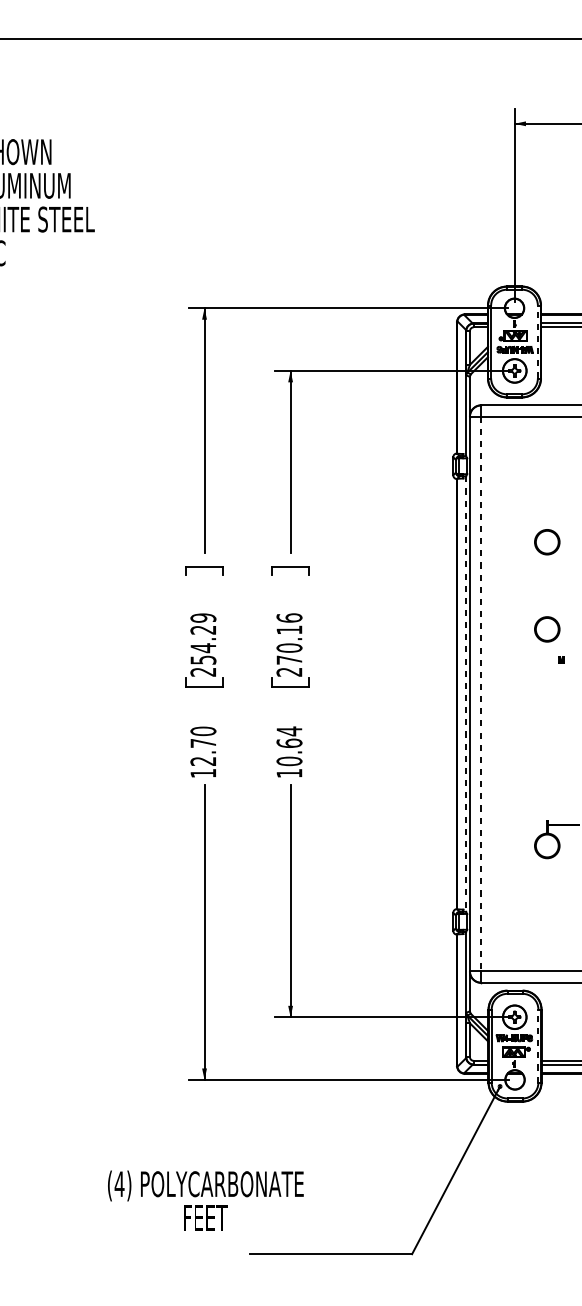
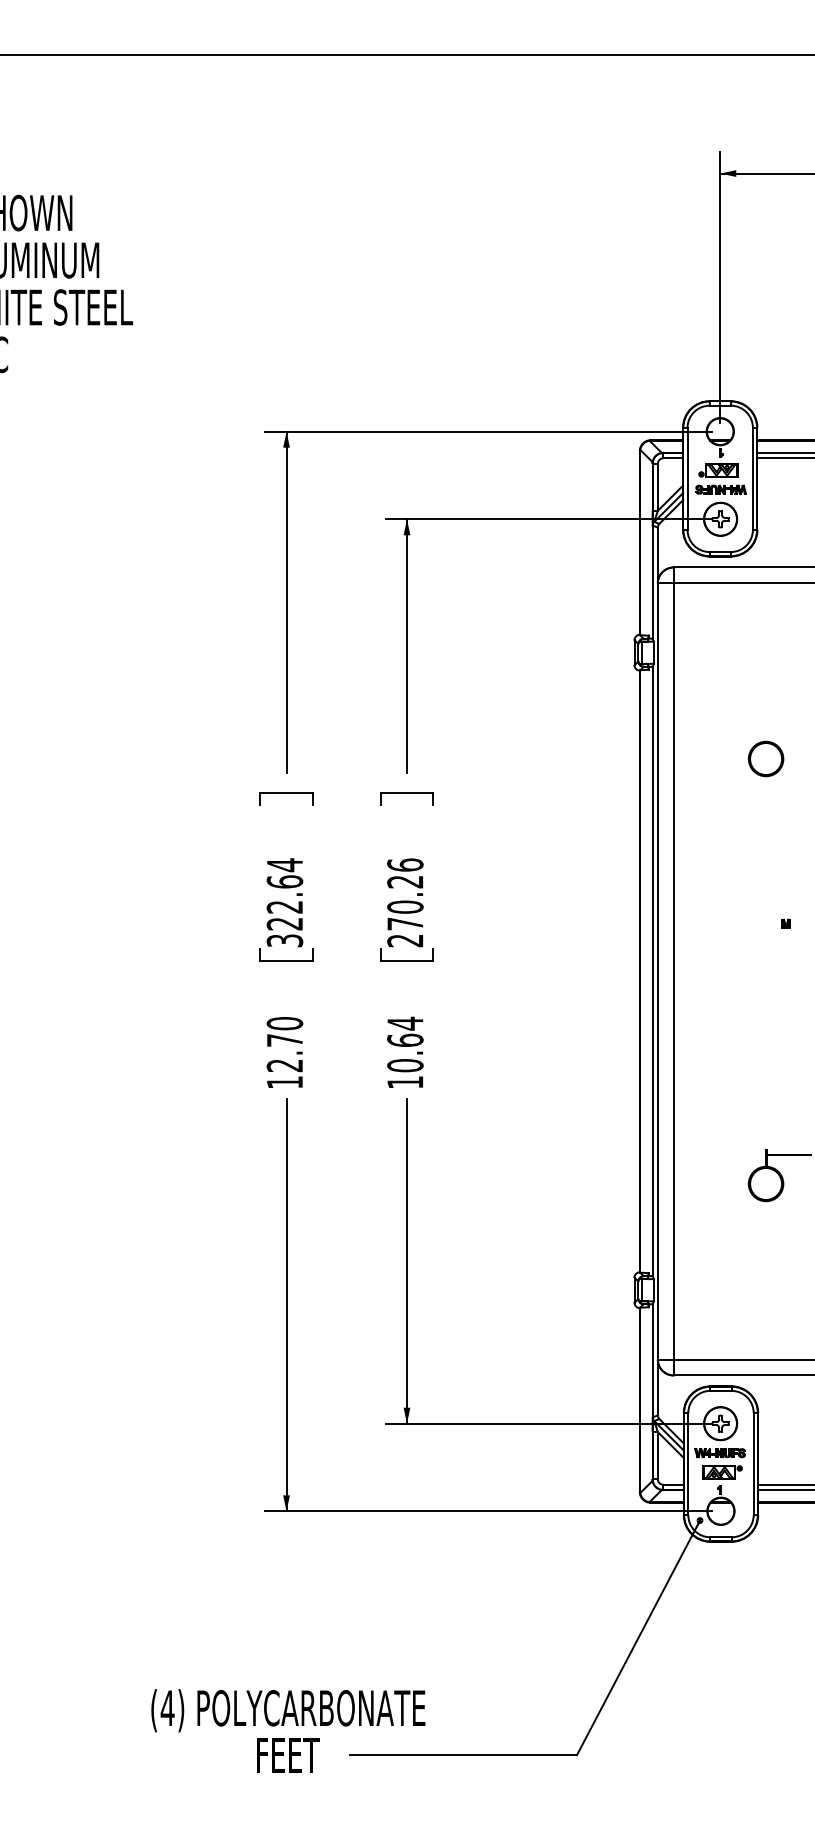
line: (537, 341) -> (752, 478), dashed -> solid
part: (547, 629) -> (766, 880), removed
text: (289, 630) -> (405, 882), 270.16 -> 270.26
text: (203, 644) -> (284, 902), 254.29 -> 322.64
line: (466, 694) -> (652, 971), dashed -> solid
line: (481, 694) -> (673, 971), dashed -> solid
line: (538, 1045) -> (753, 1463), dashed -> solid
text: (205, 1200) -> (288, 1730), moved

